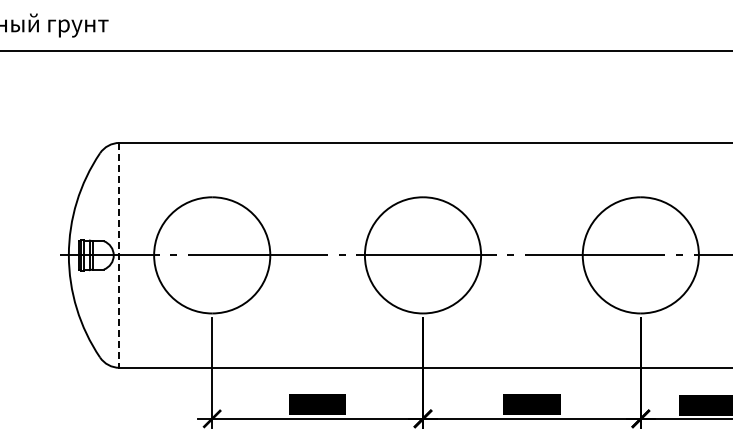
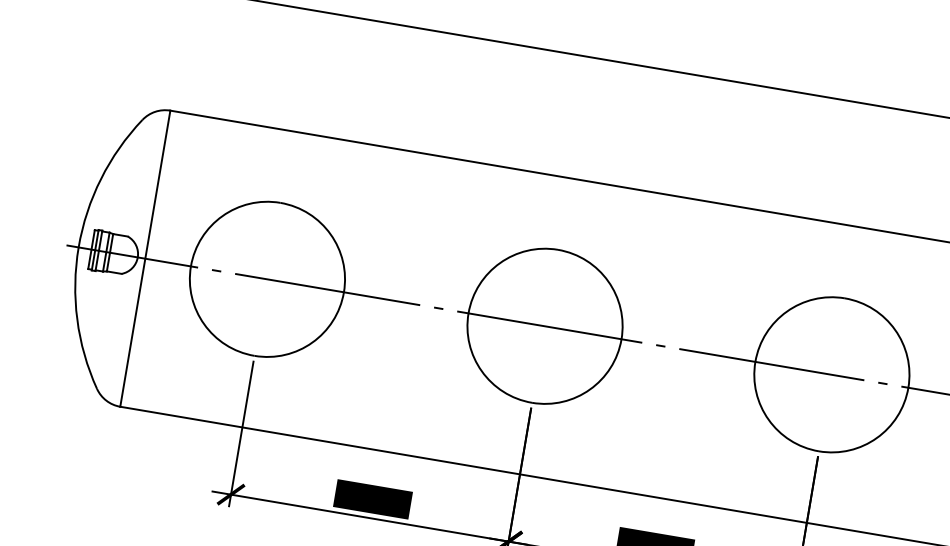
line: (119, 255) -> (145, 258), dashed -> solid

